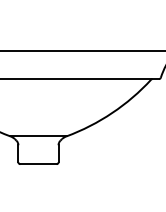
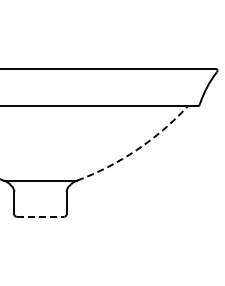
arc: (112, 113) -> (136, 150), solid -> dashed
line: (38, 163) -> (40, 216), solid -> dashed

